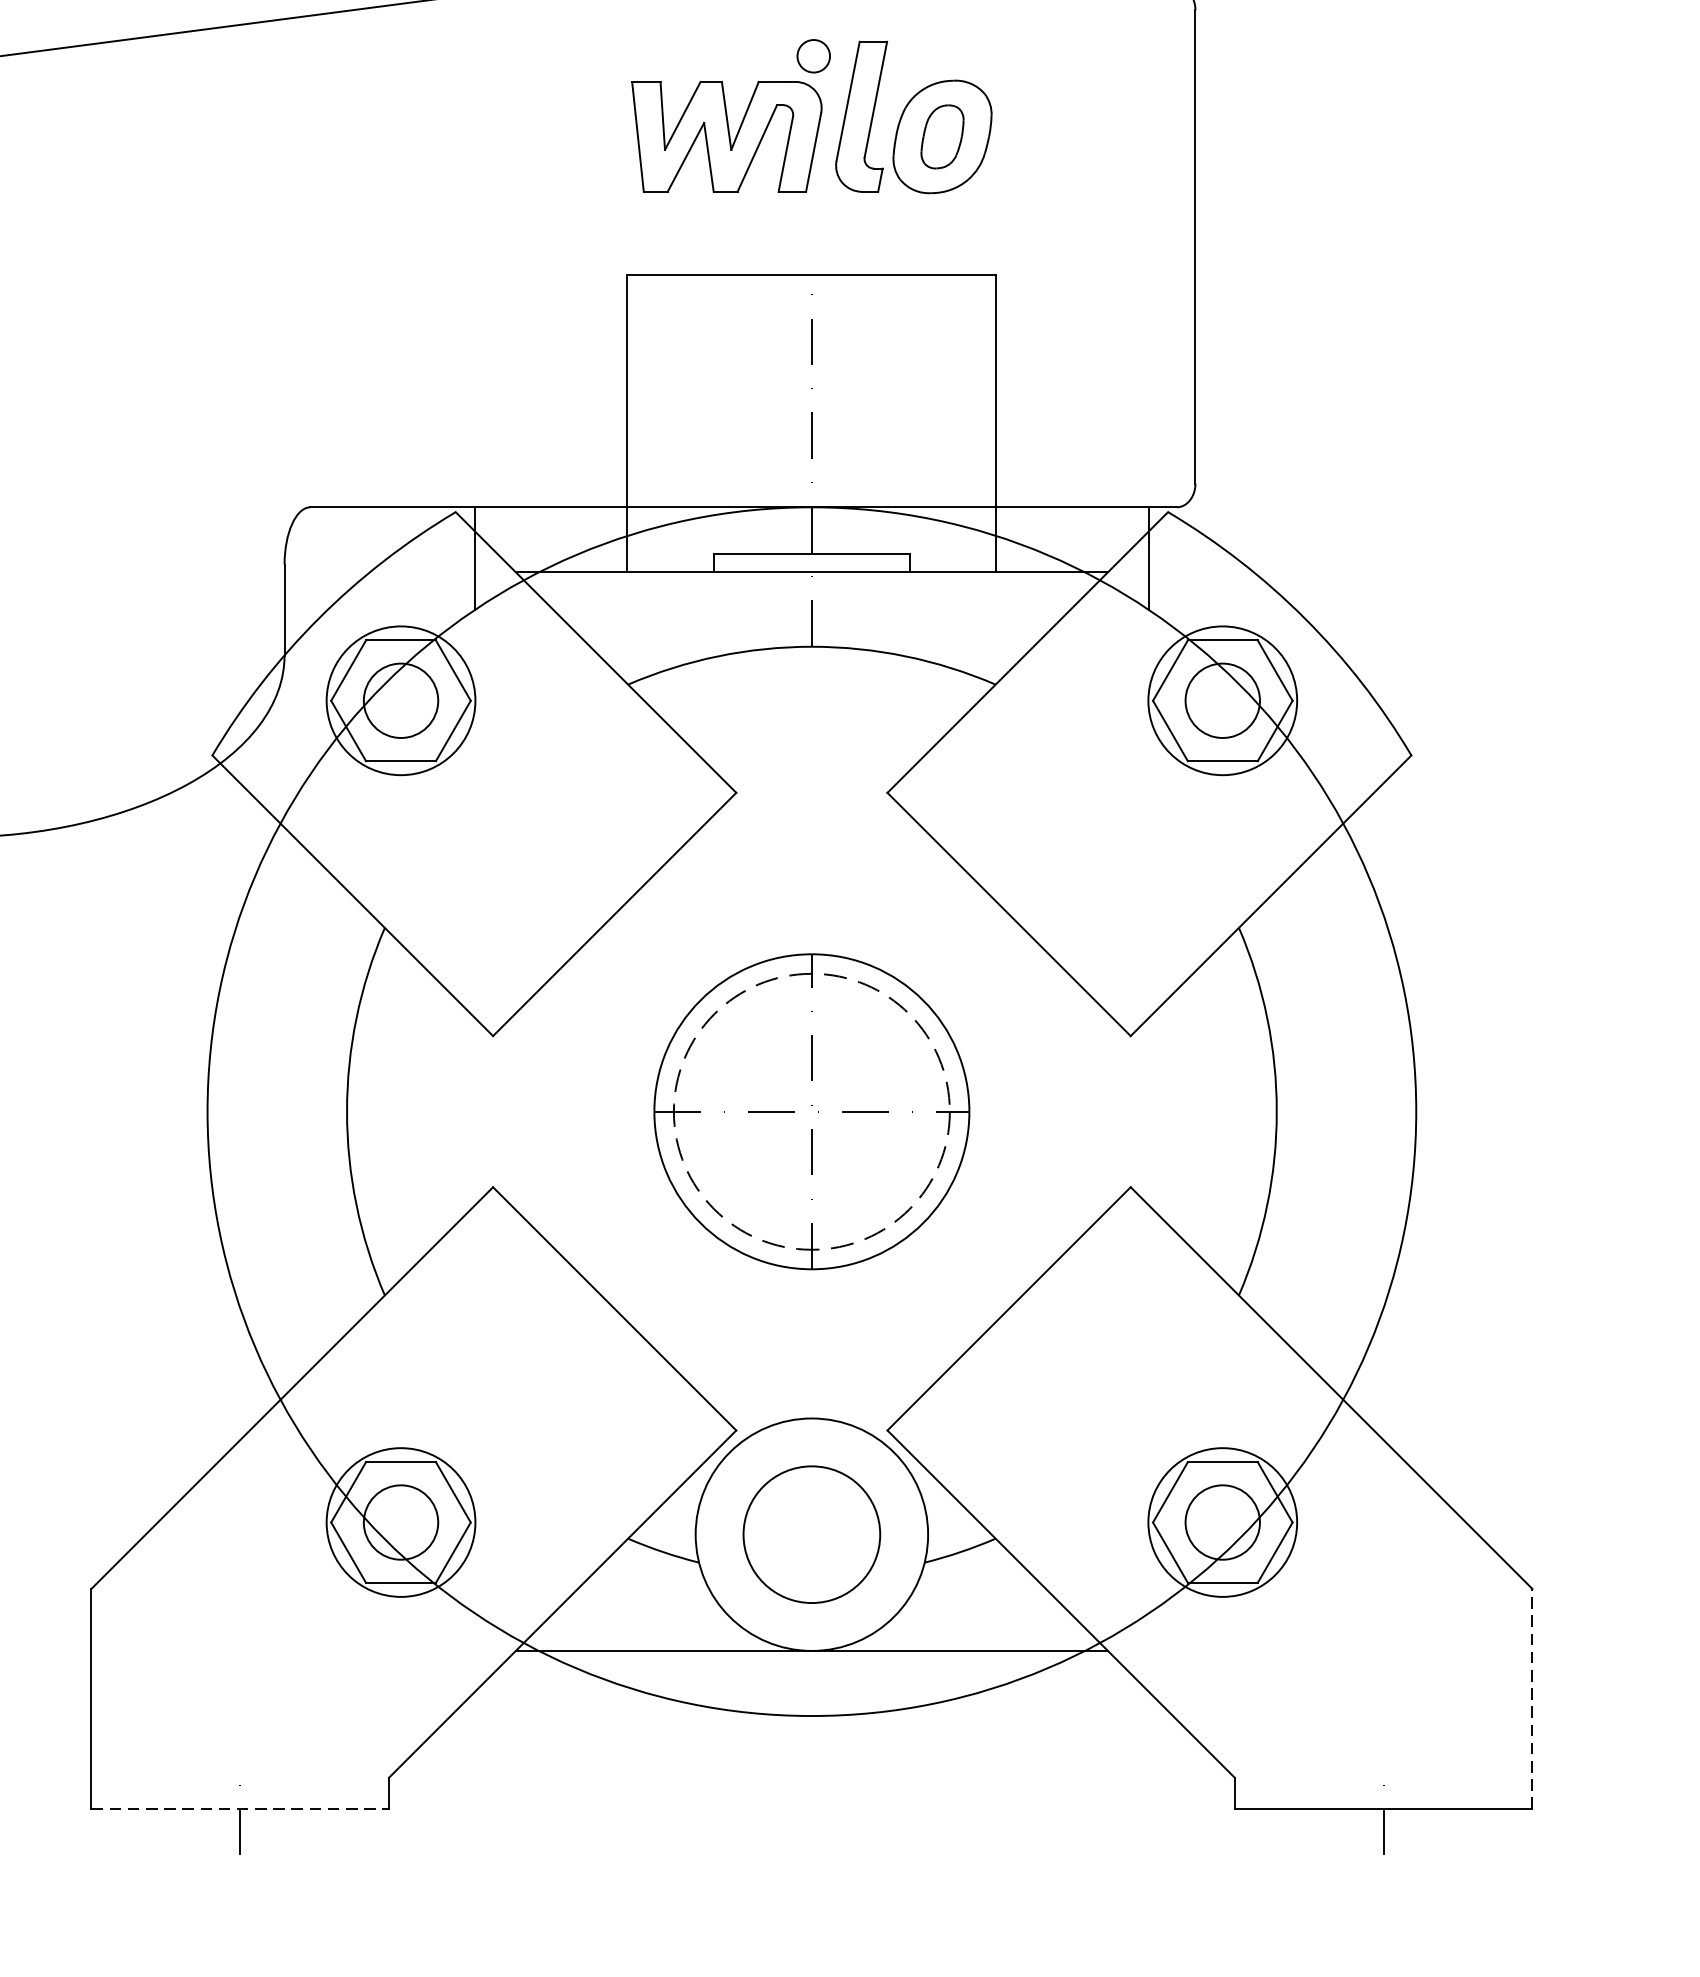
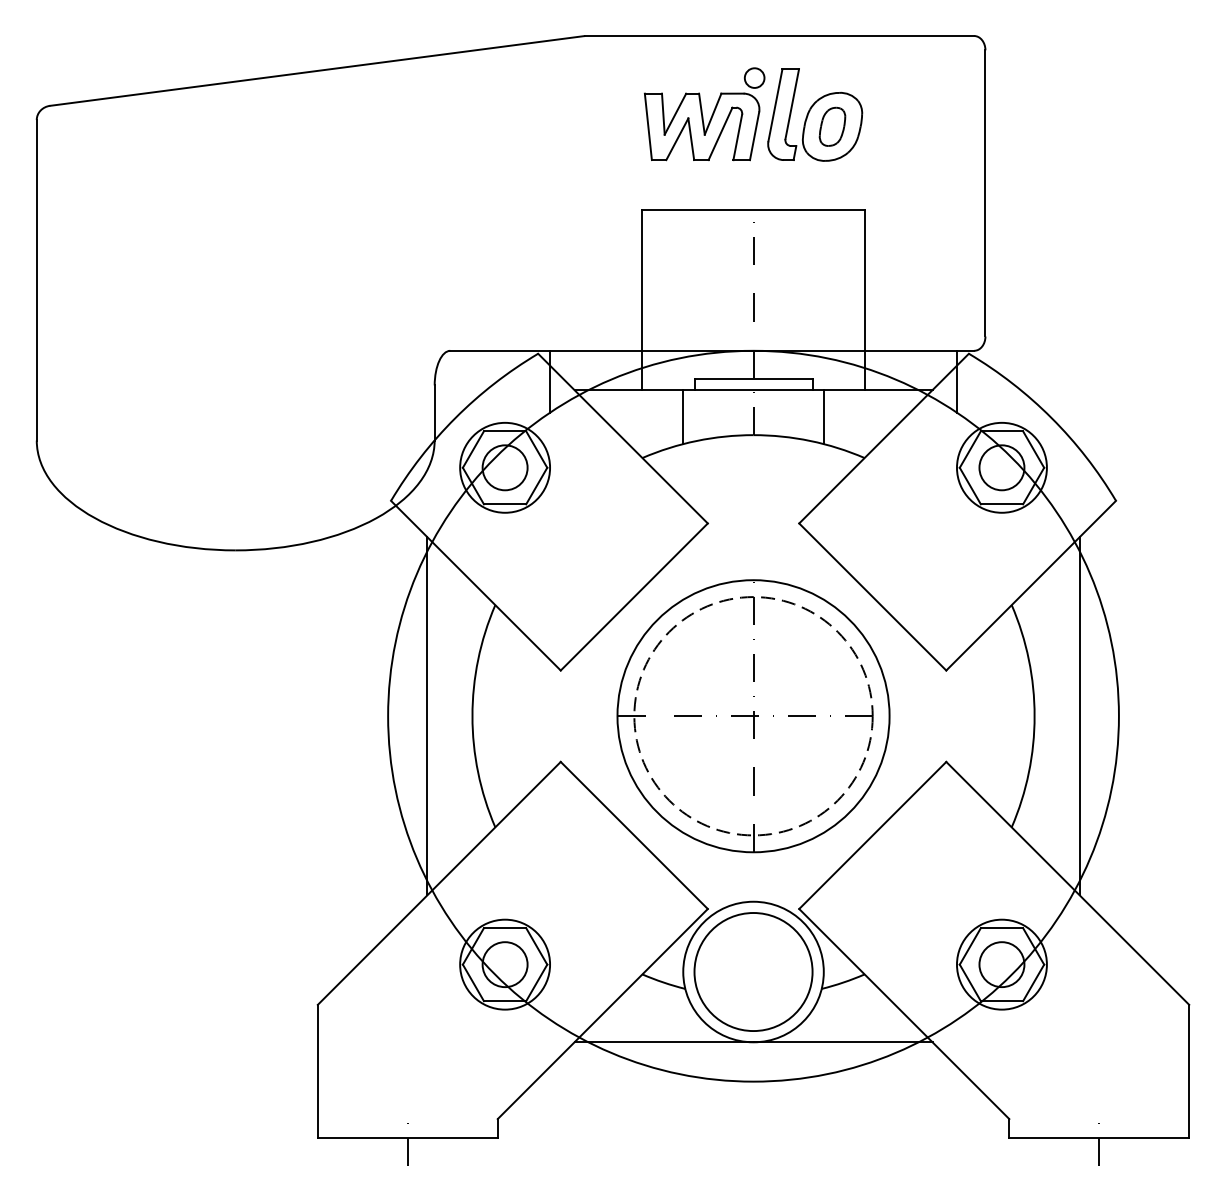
line: (696, 617) -> (683, 417), added
line: (927, 617) -> (823, 417), added
line: (272, 1112) -> (427, 716), added
part: (811, 1112) -> (753, 716), size x1.43
line: (1351, 1112) -> (1079, 716), added
circle: (811, 1533) -> (753, 971), size x1.43
line: (1532, 1699) -> (1189, 1071), dashed -> solid
line: (239, 1808) -> (407, 1137), dashed -> solid

